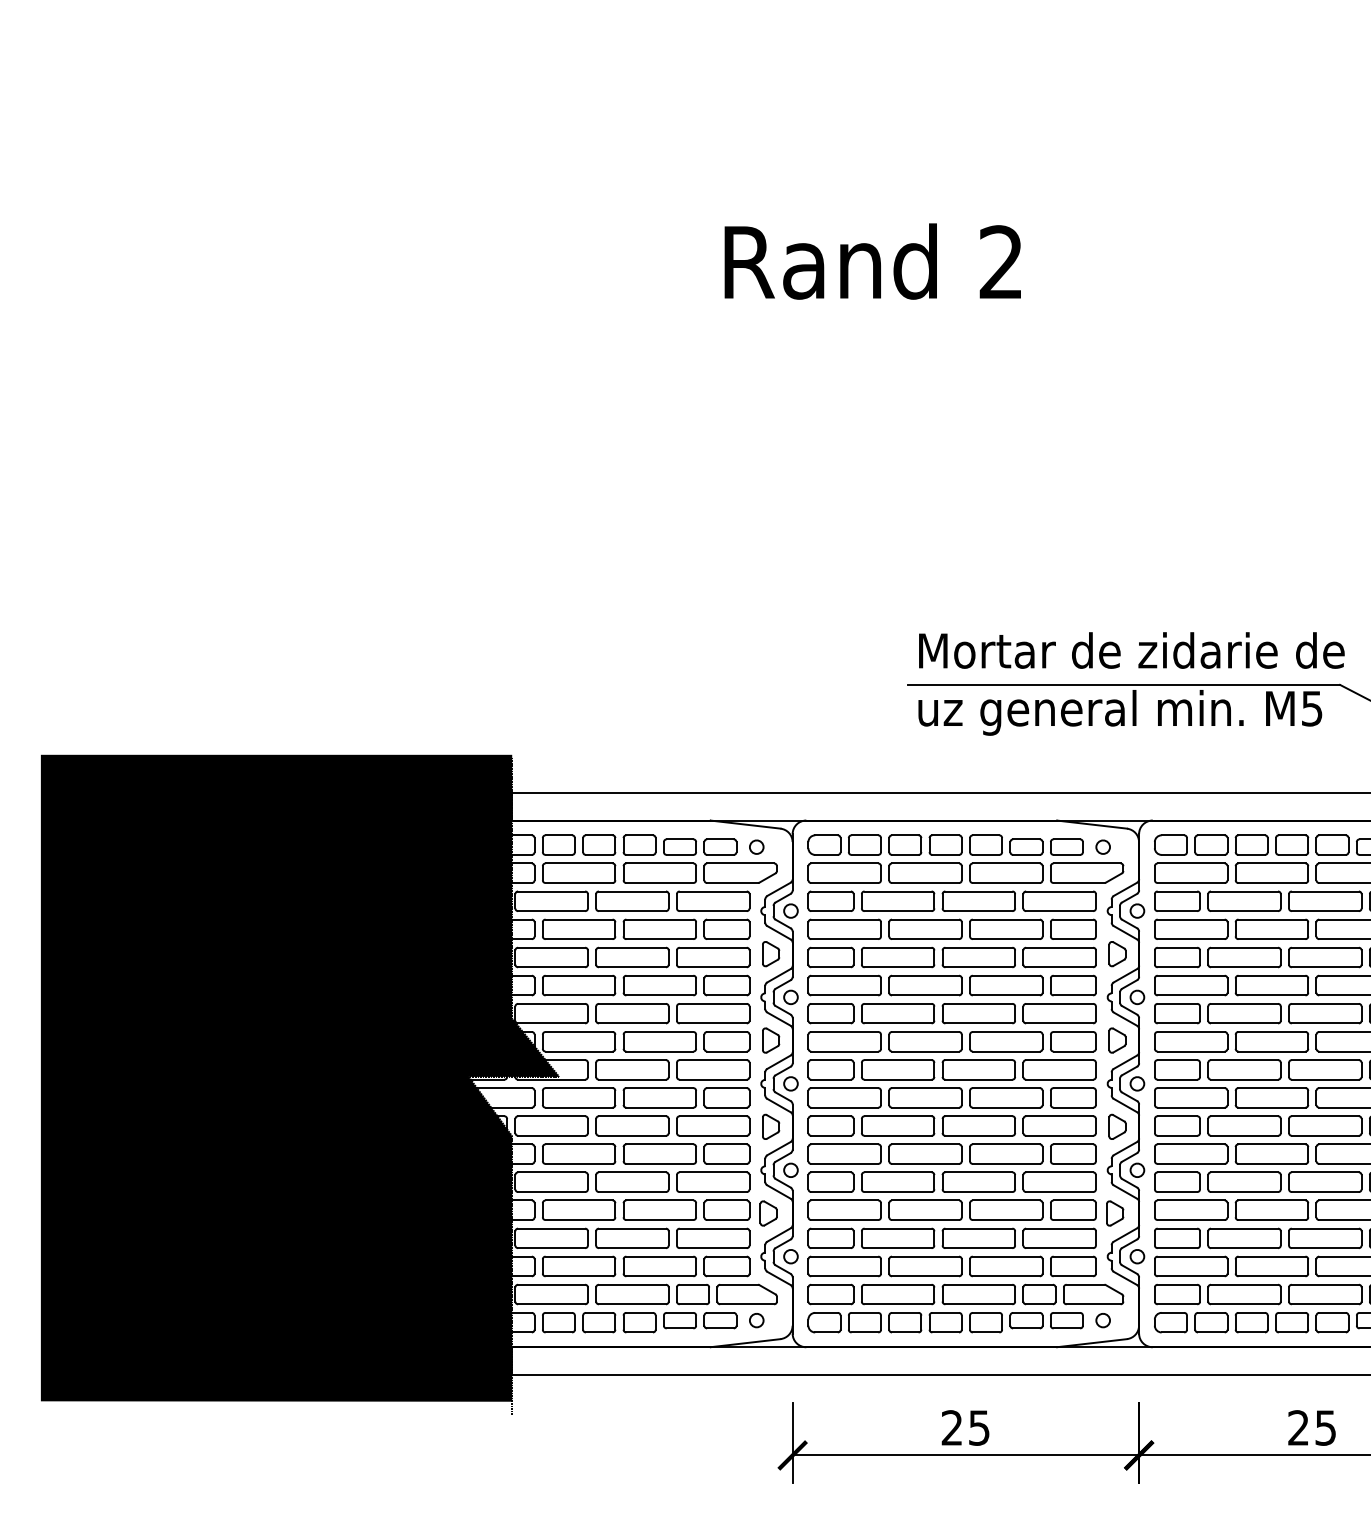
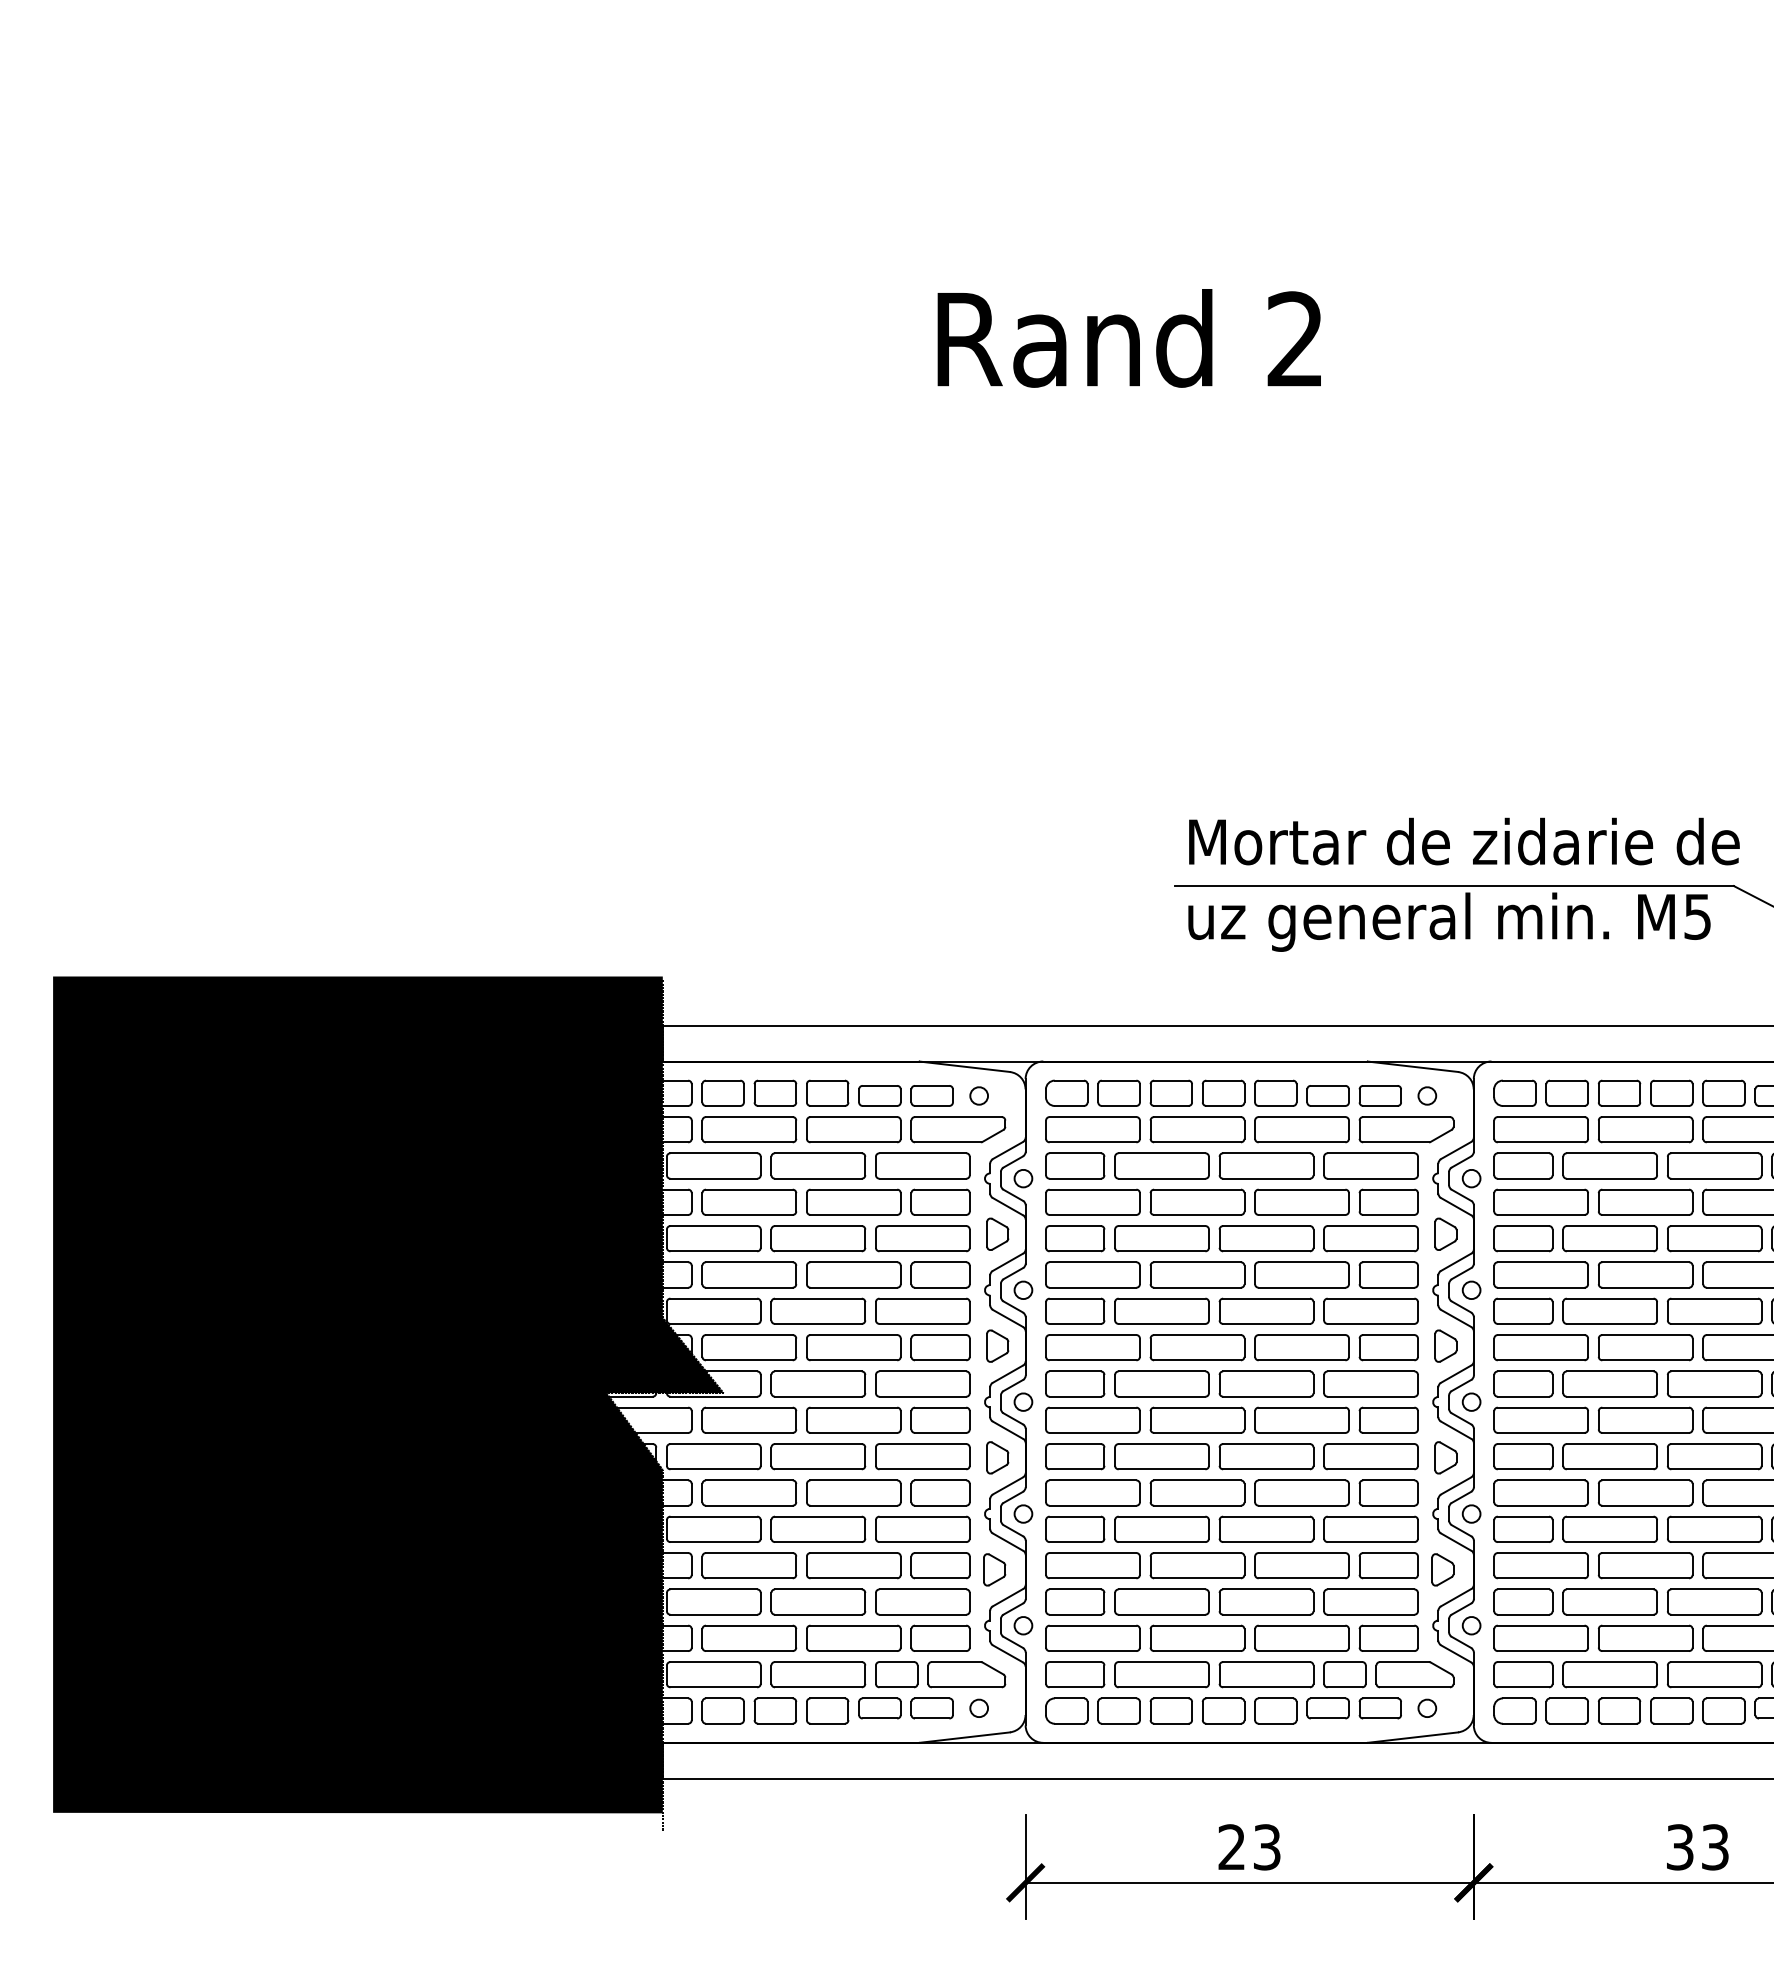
text: (979, 1427) -> (1267, 1846), 25 -> 23
text: (1312, 1428) -> (1697, 1847), 25 -> 33

